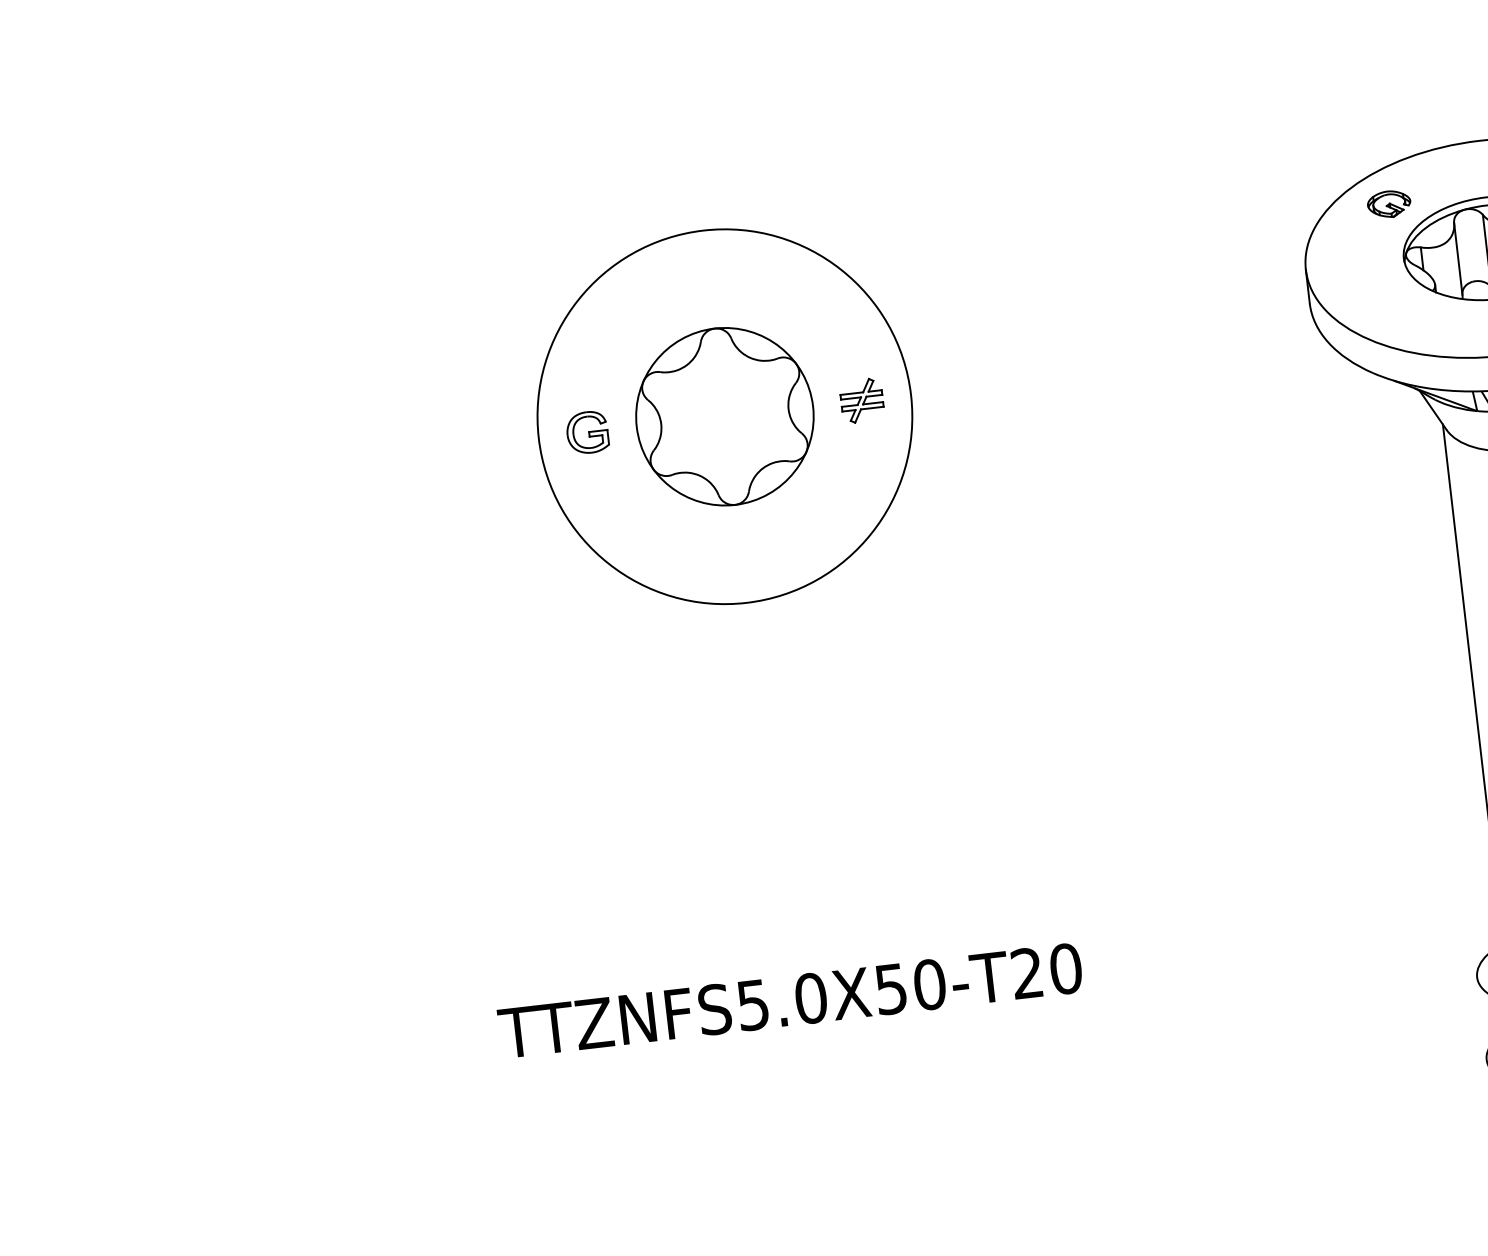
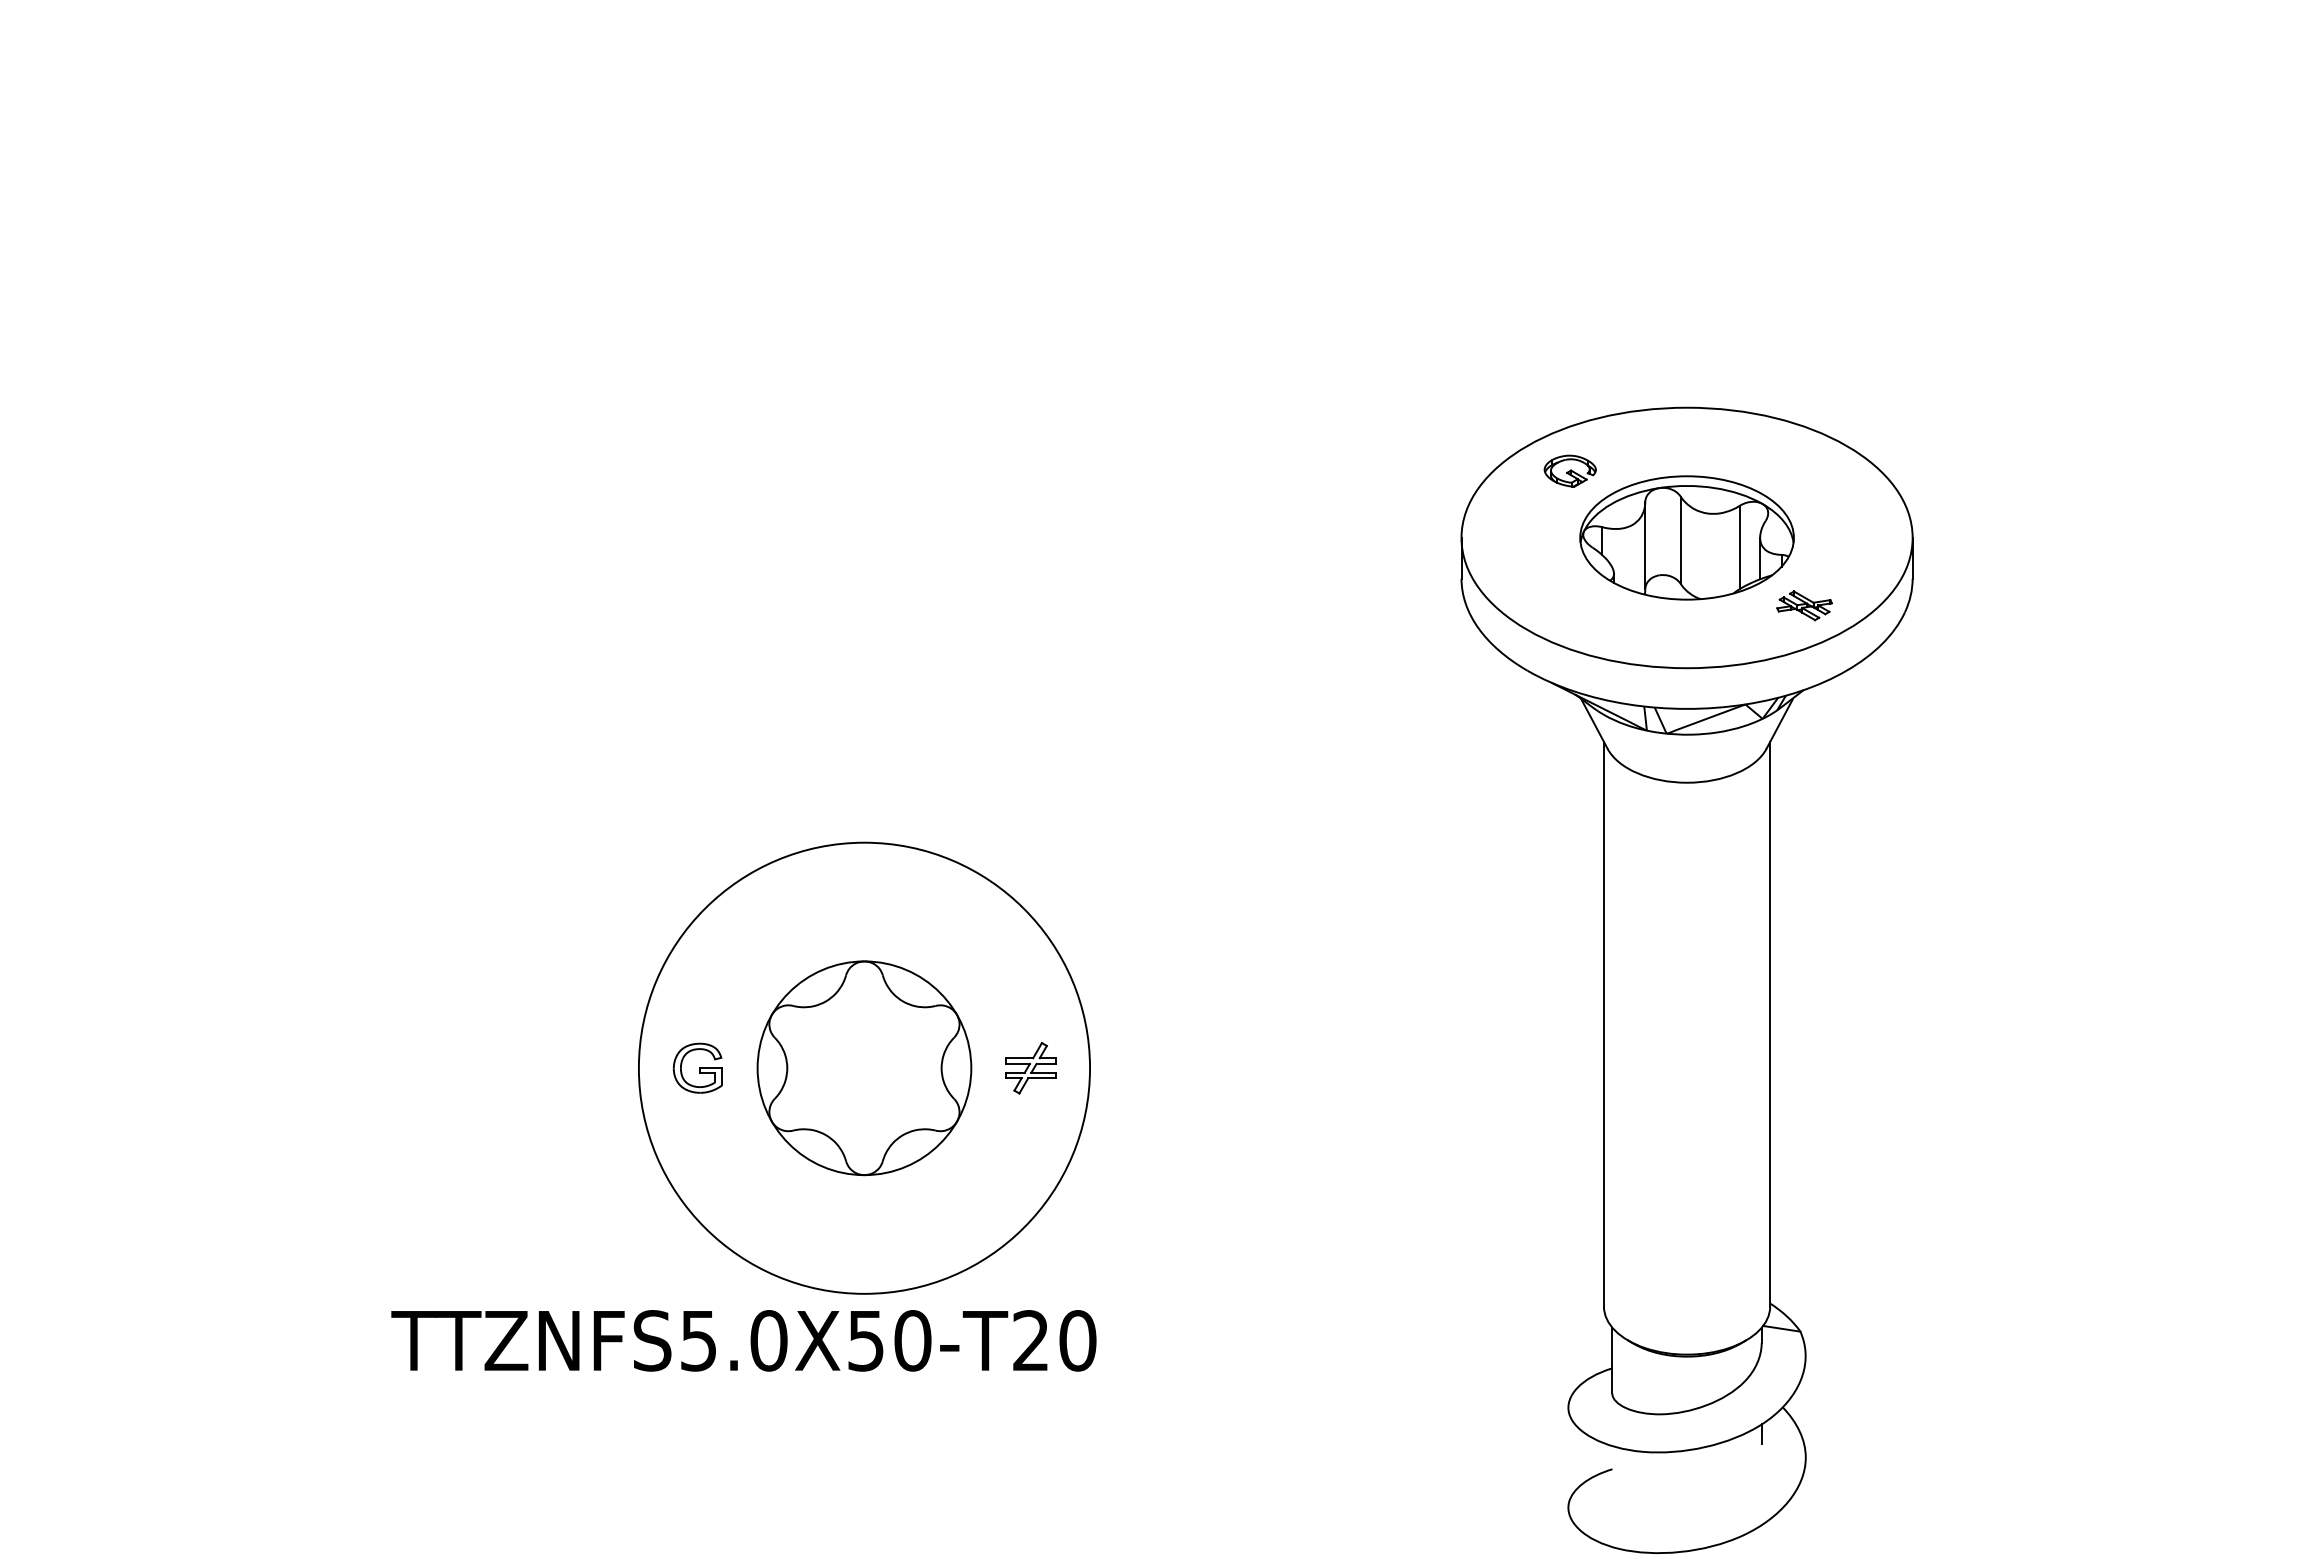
part: (724, 416) -> (864, 1067), moved

